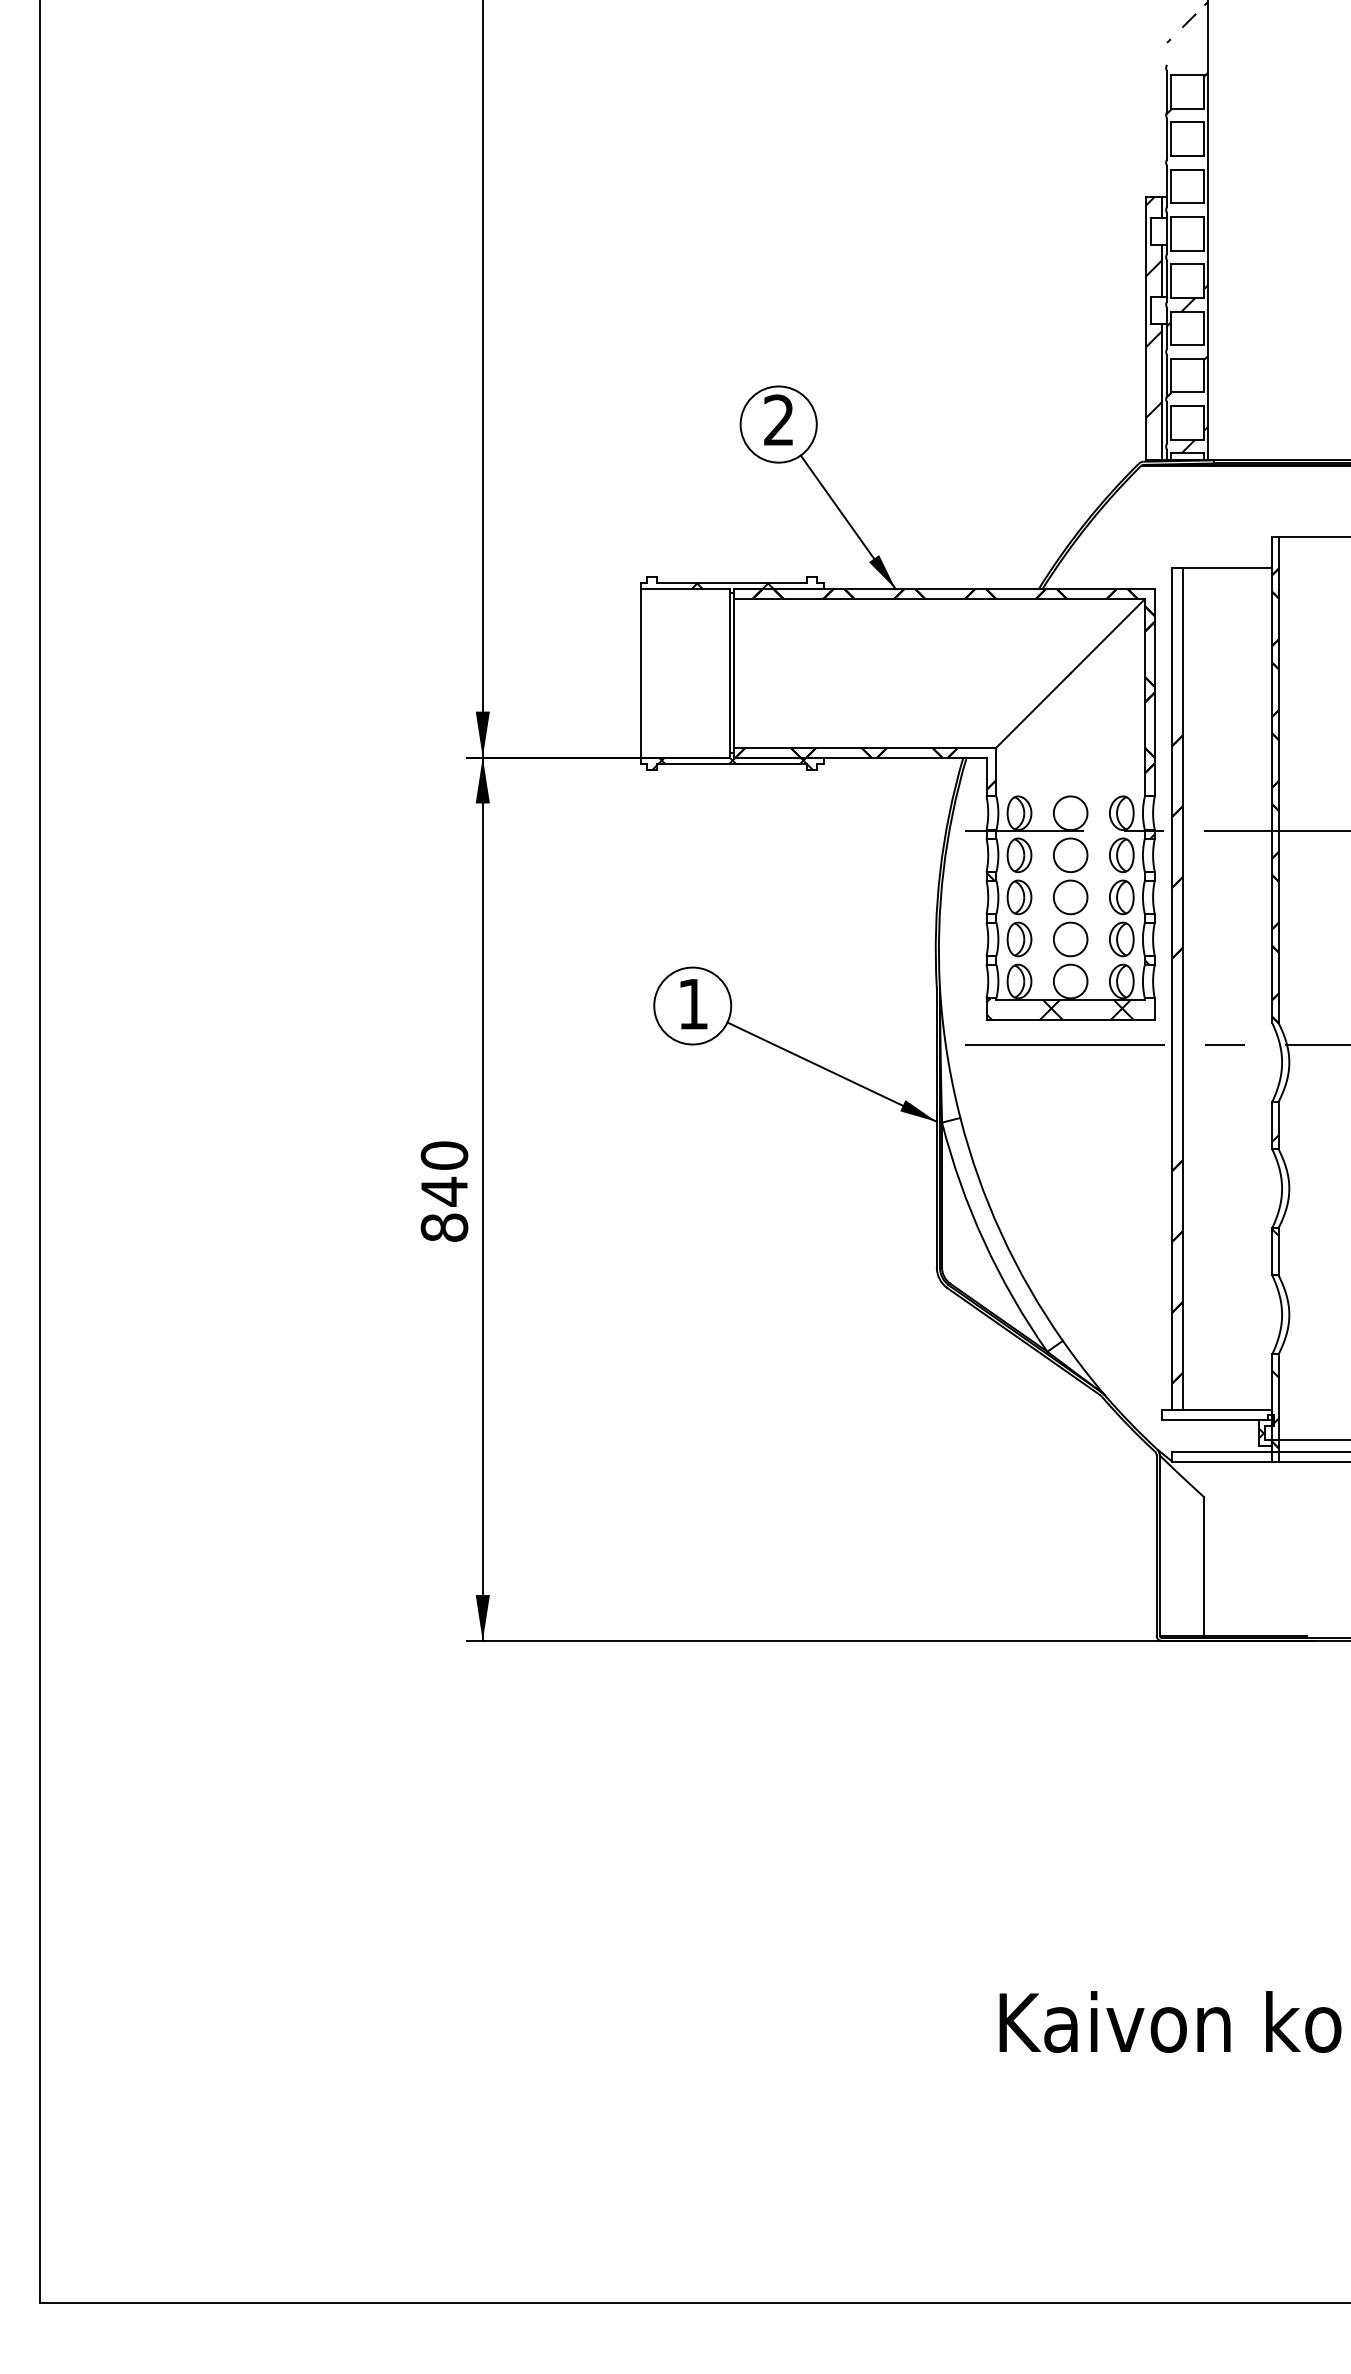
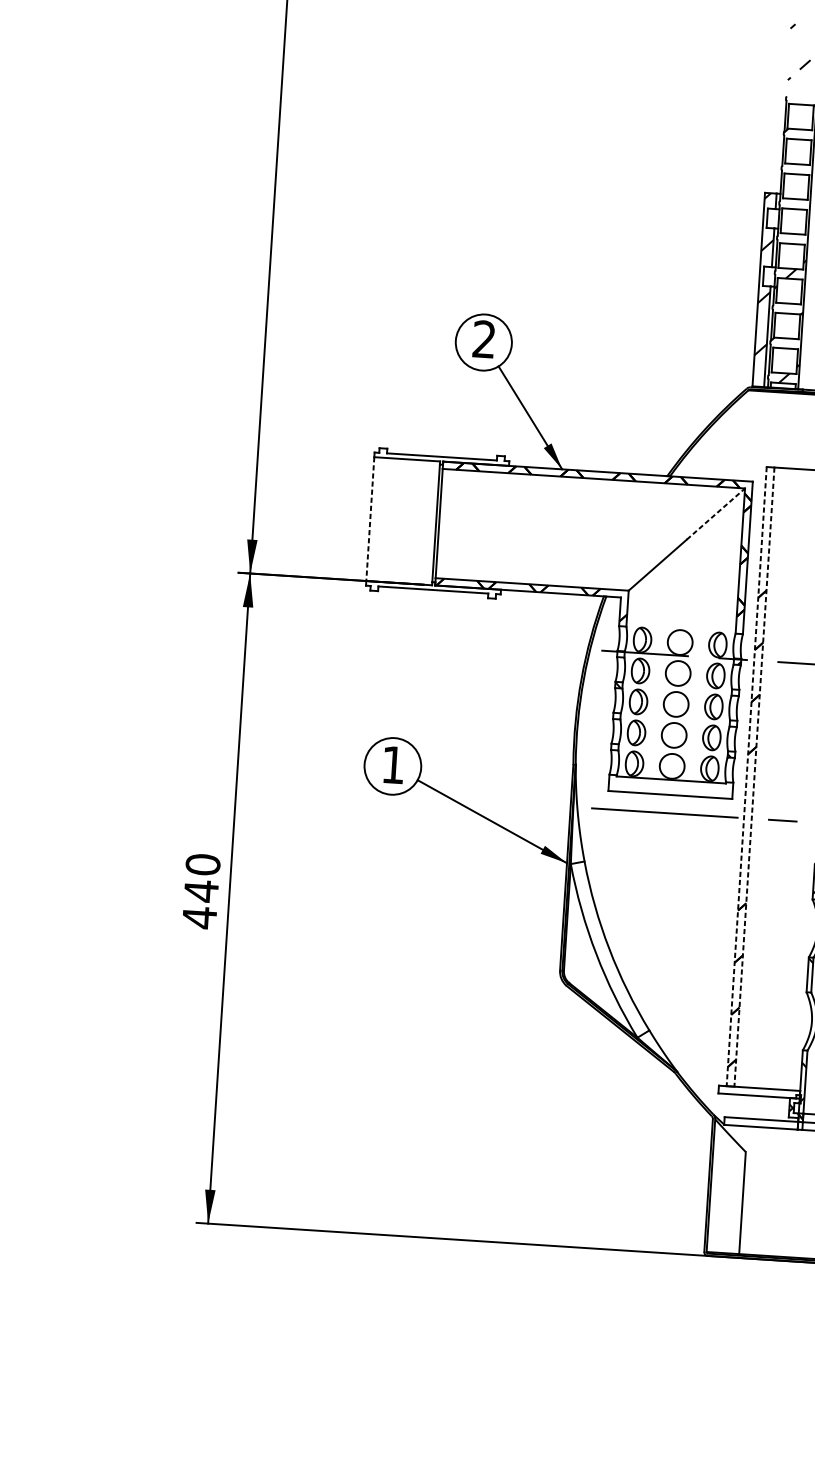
hatch: (732, 585) -> (442, 458), removed
line: (1108, 635) -> (716, 513), solid -> dashed
line: (640, 673) -> (370, 519), solid -> dashed
hatch: (732, 763) -> (433, 589), removed
line: (1172, 988) -> (746, 776), solid -> dashed
line: (1182, 988) -> (754, 776), solid -> dashed
hatch: (1060, 1009) -> (663, 786), removed
text: (444, 1227) -> (199, 917), 840 -> 440

